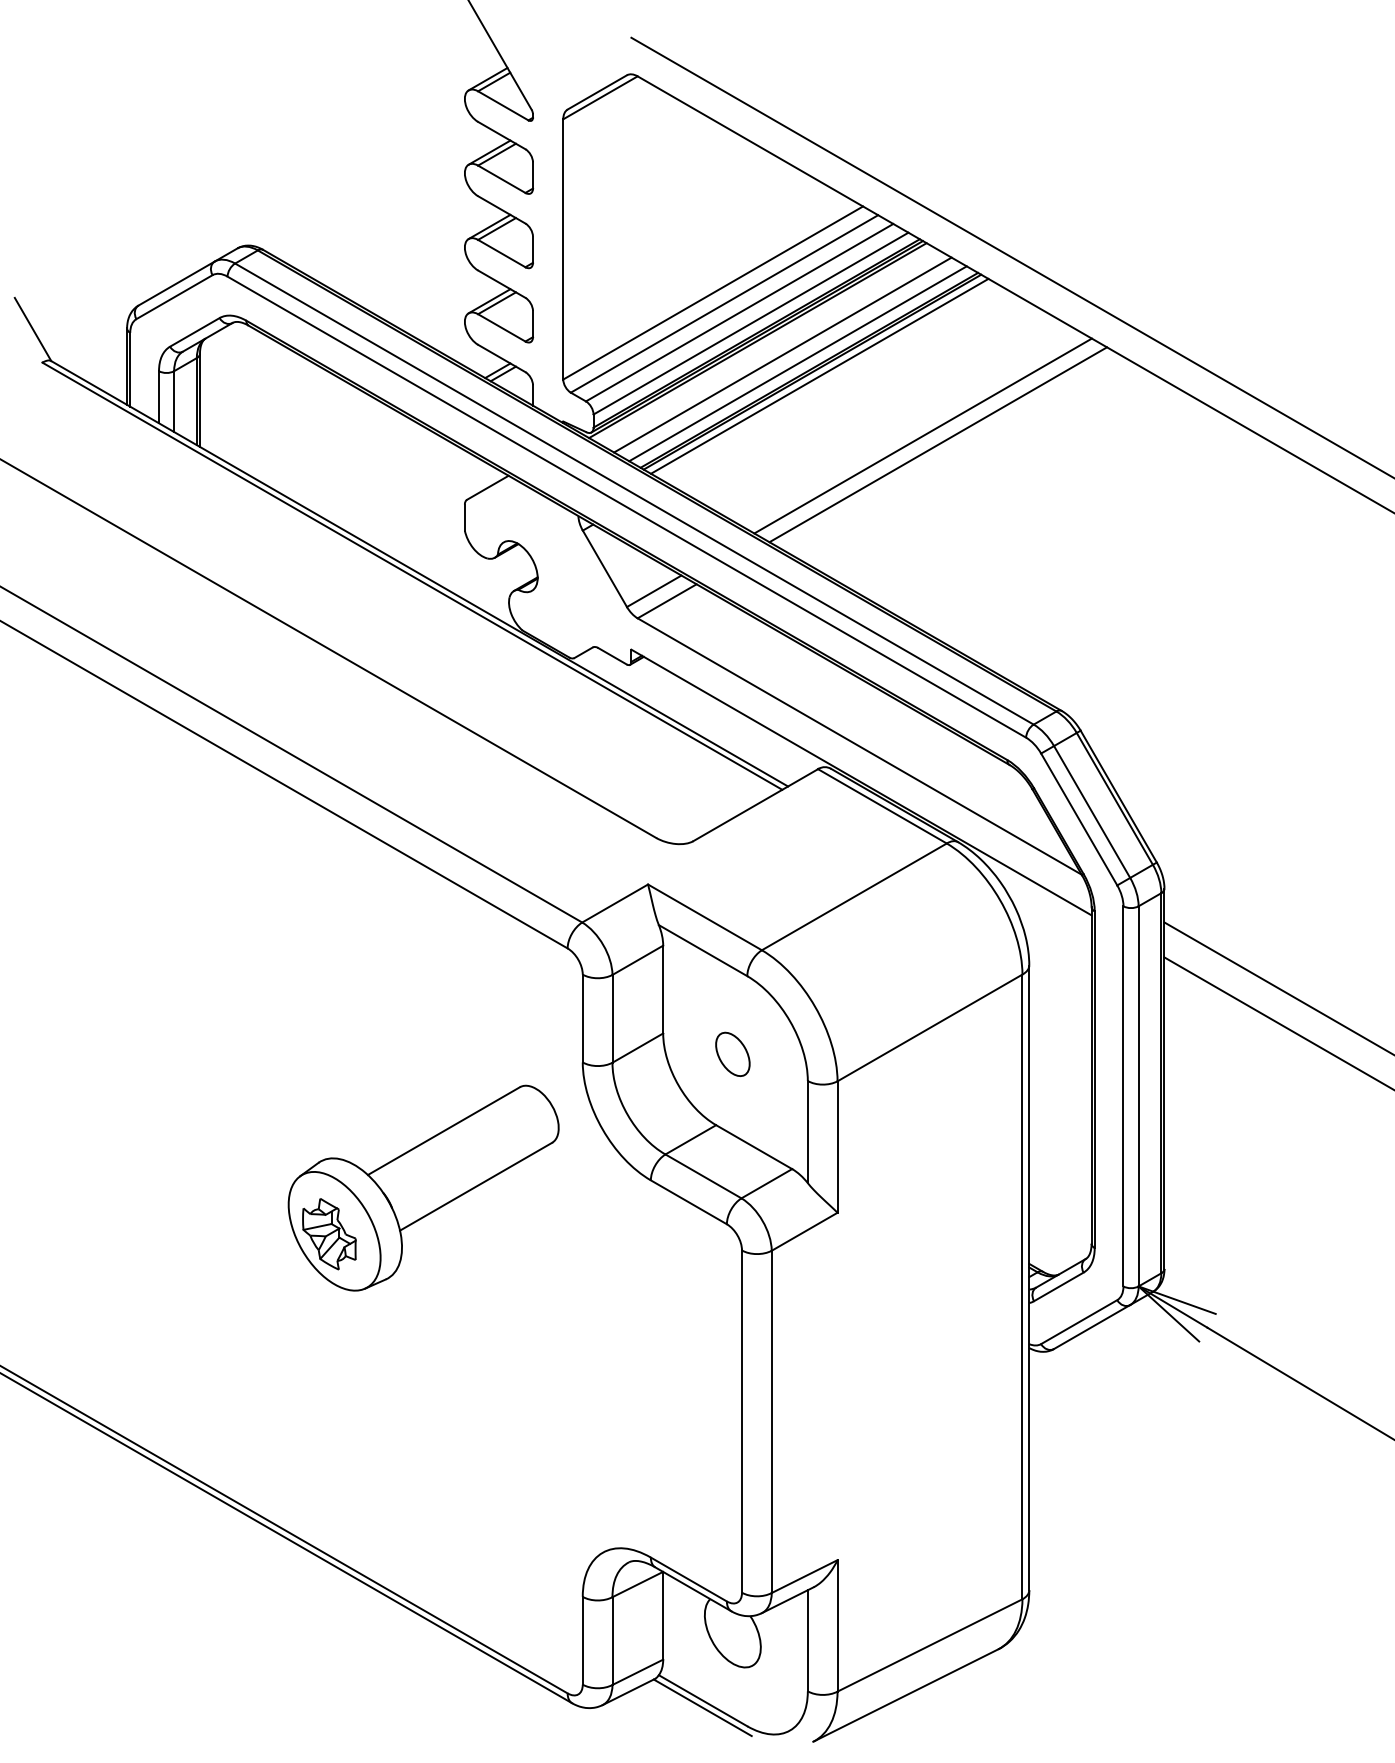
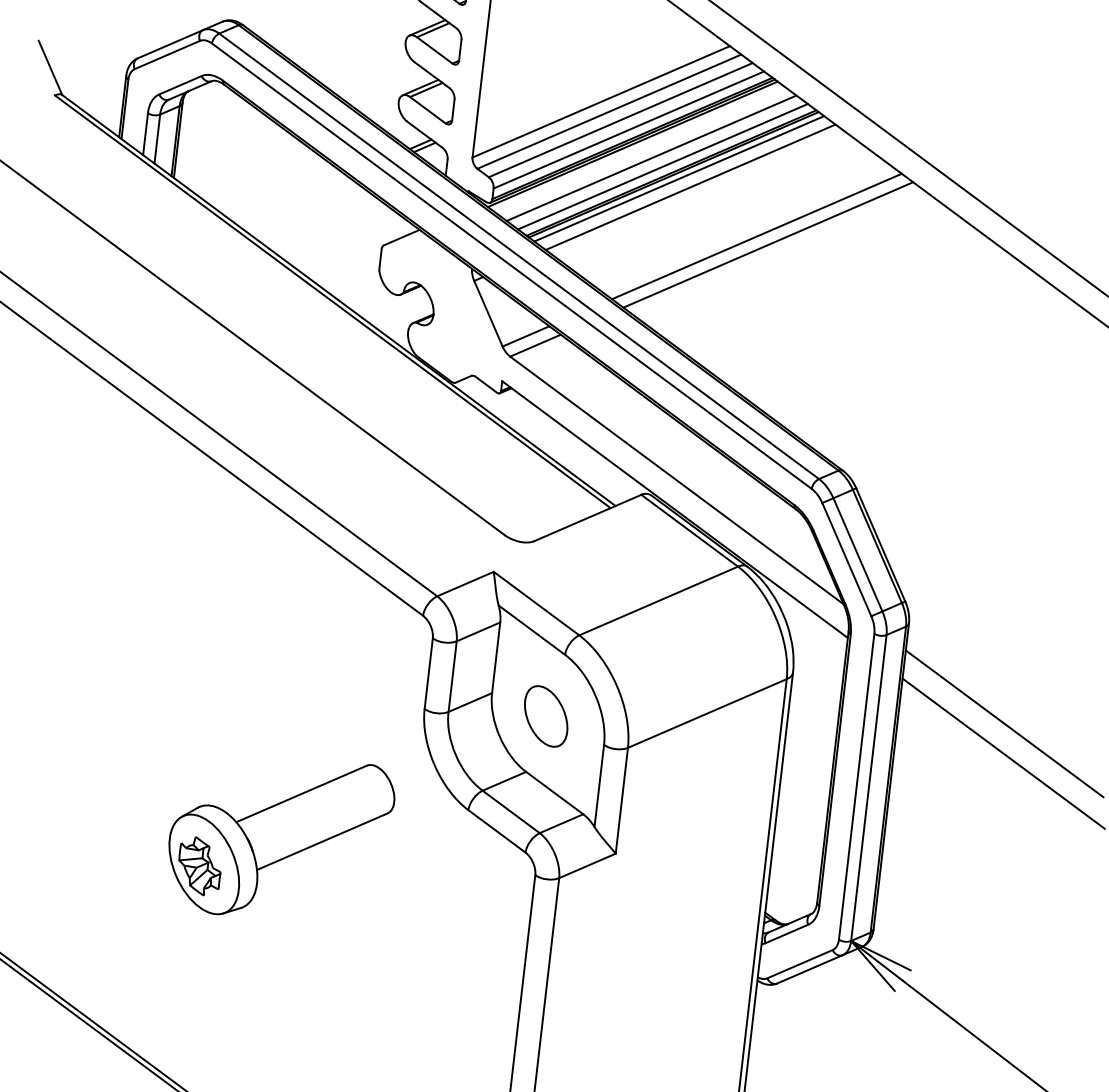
line: (834, 384) -> (690, 186), added
part: (732, 1054) -> (545, 716), size x1.67
part: (423, 1187) -> (279, 837), moved

